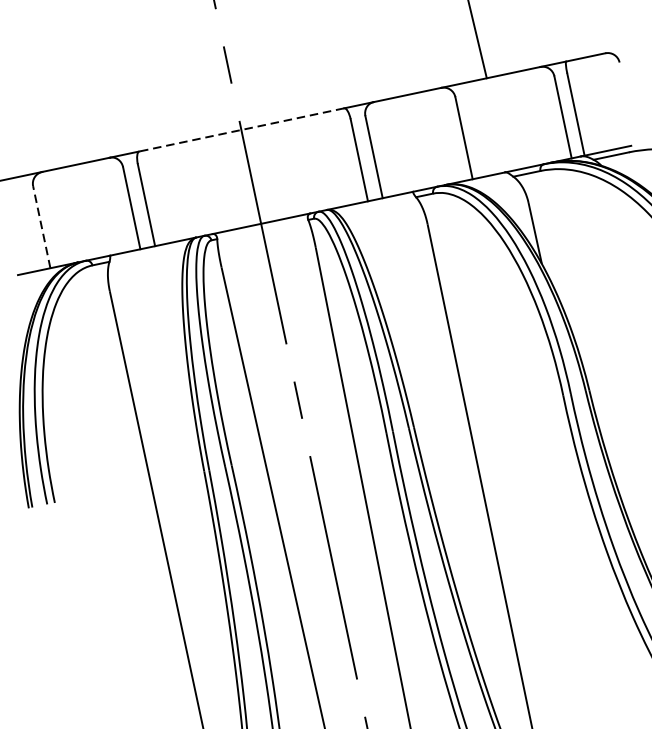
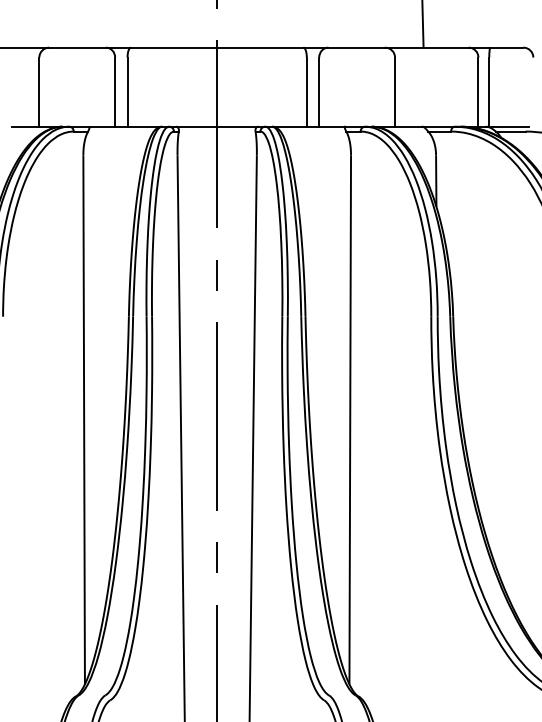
line: (240, 129) -> (216, 47), dashed -> solid
line: (42, 227) -> (39, 92), dashed -> solid

